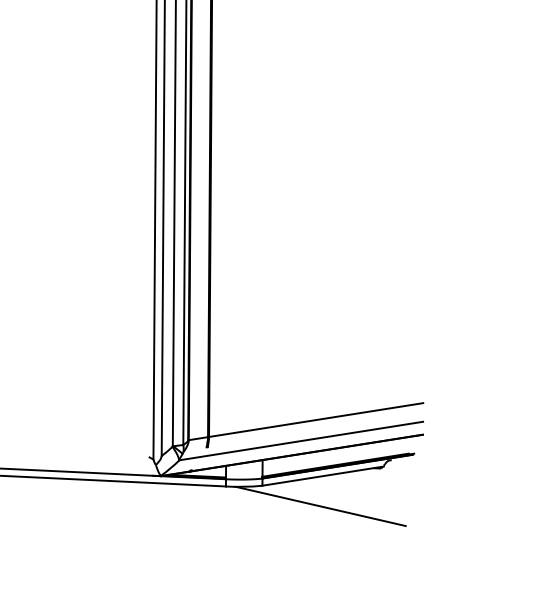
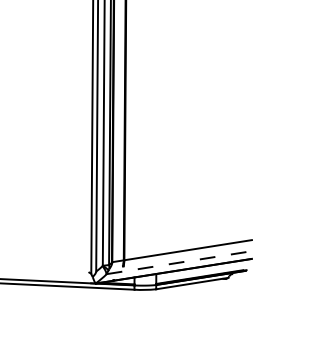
line: (301, 440) -> (179, 262), solid -> dashed
line: (320, 506) -> (190, 301), removed

